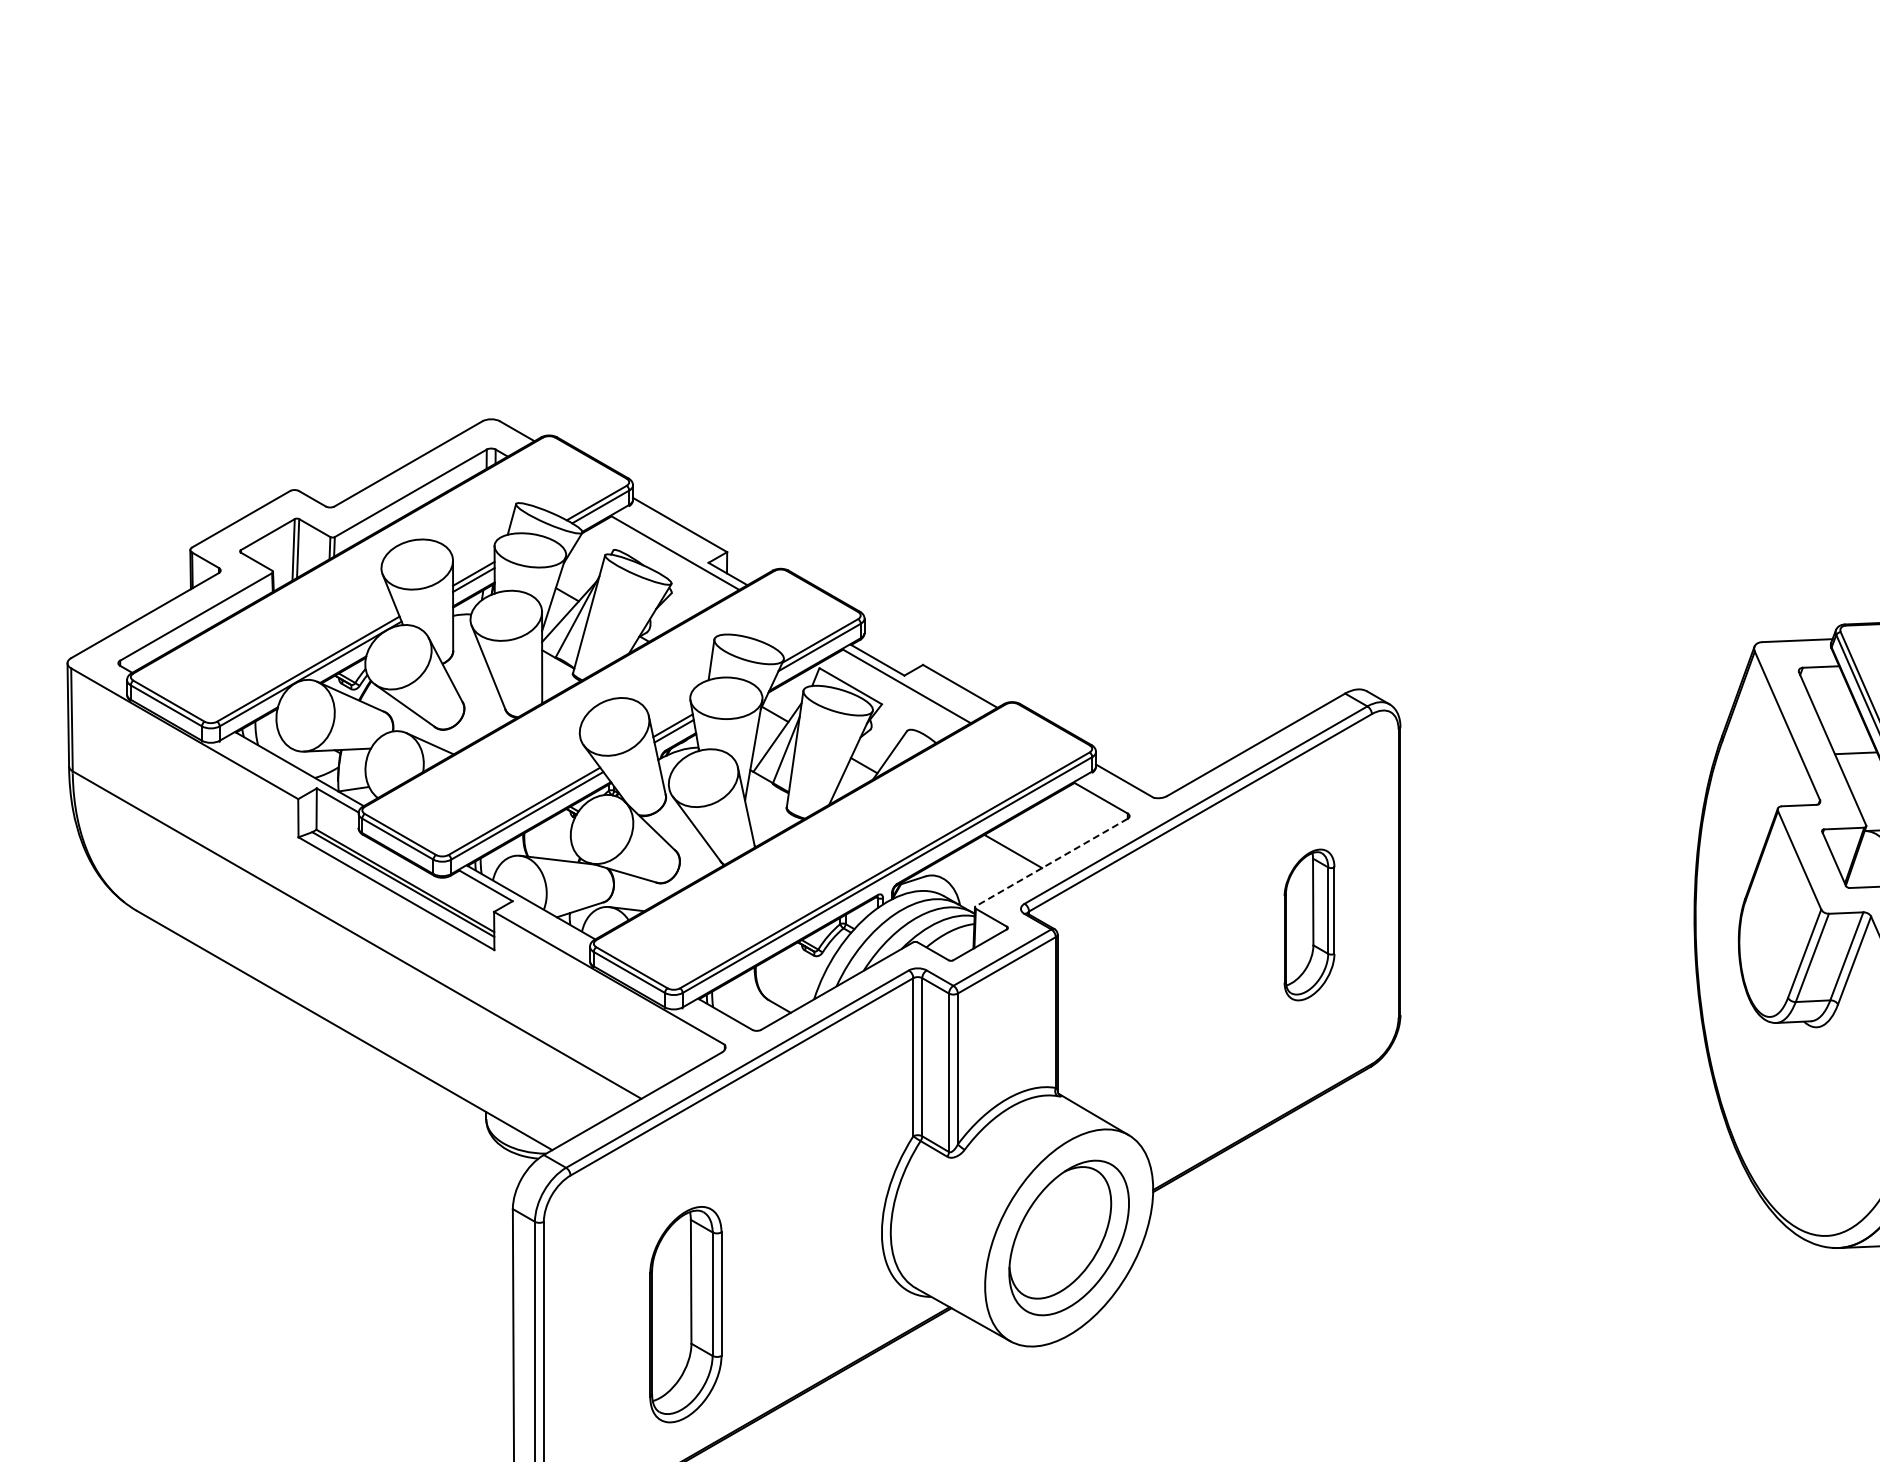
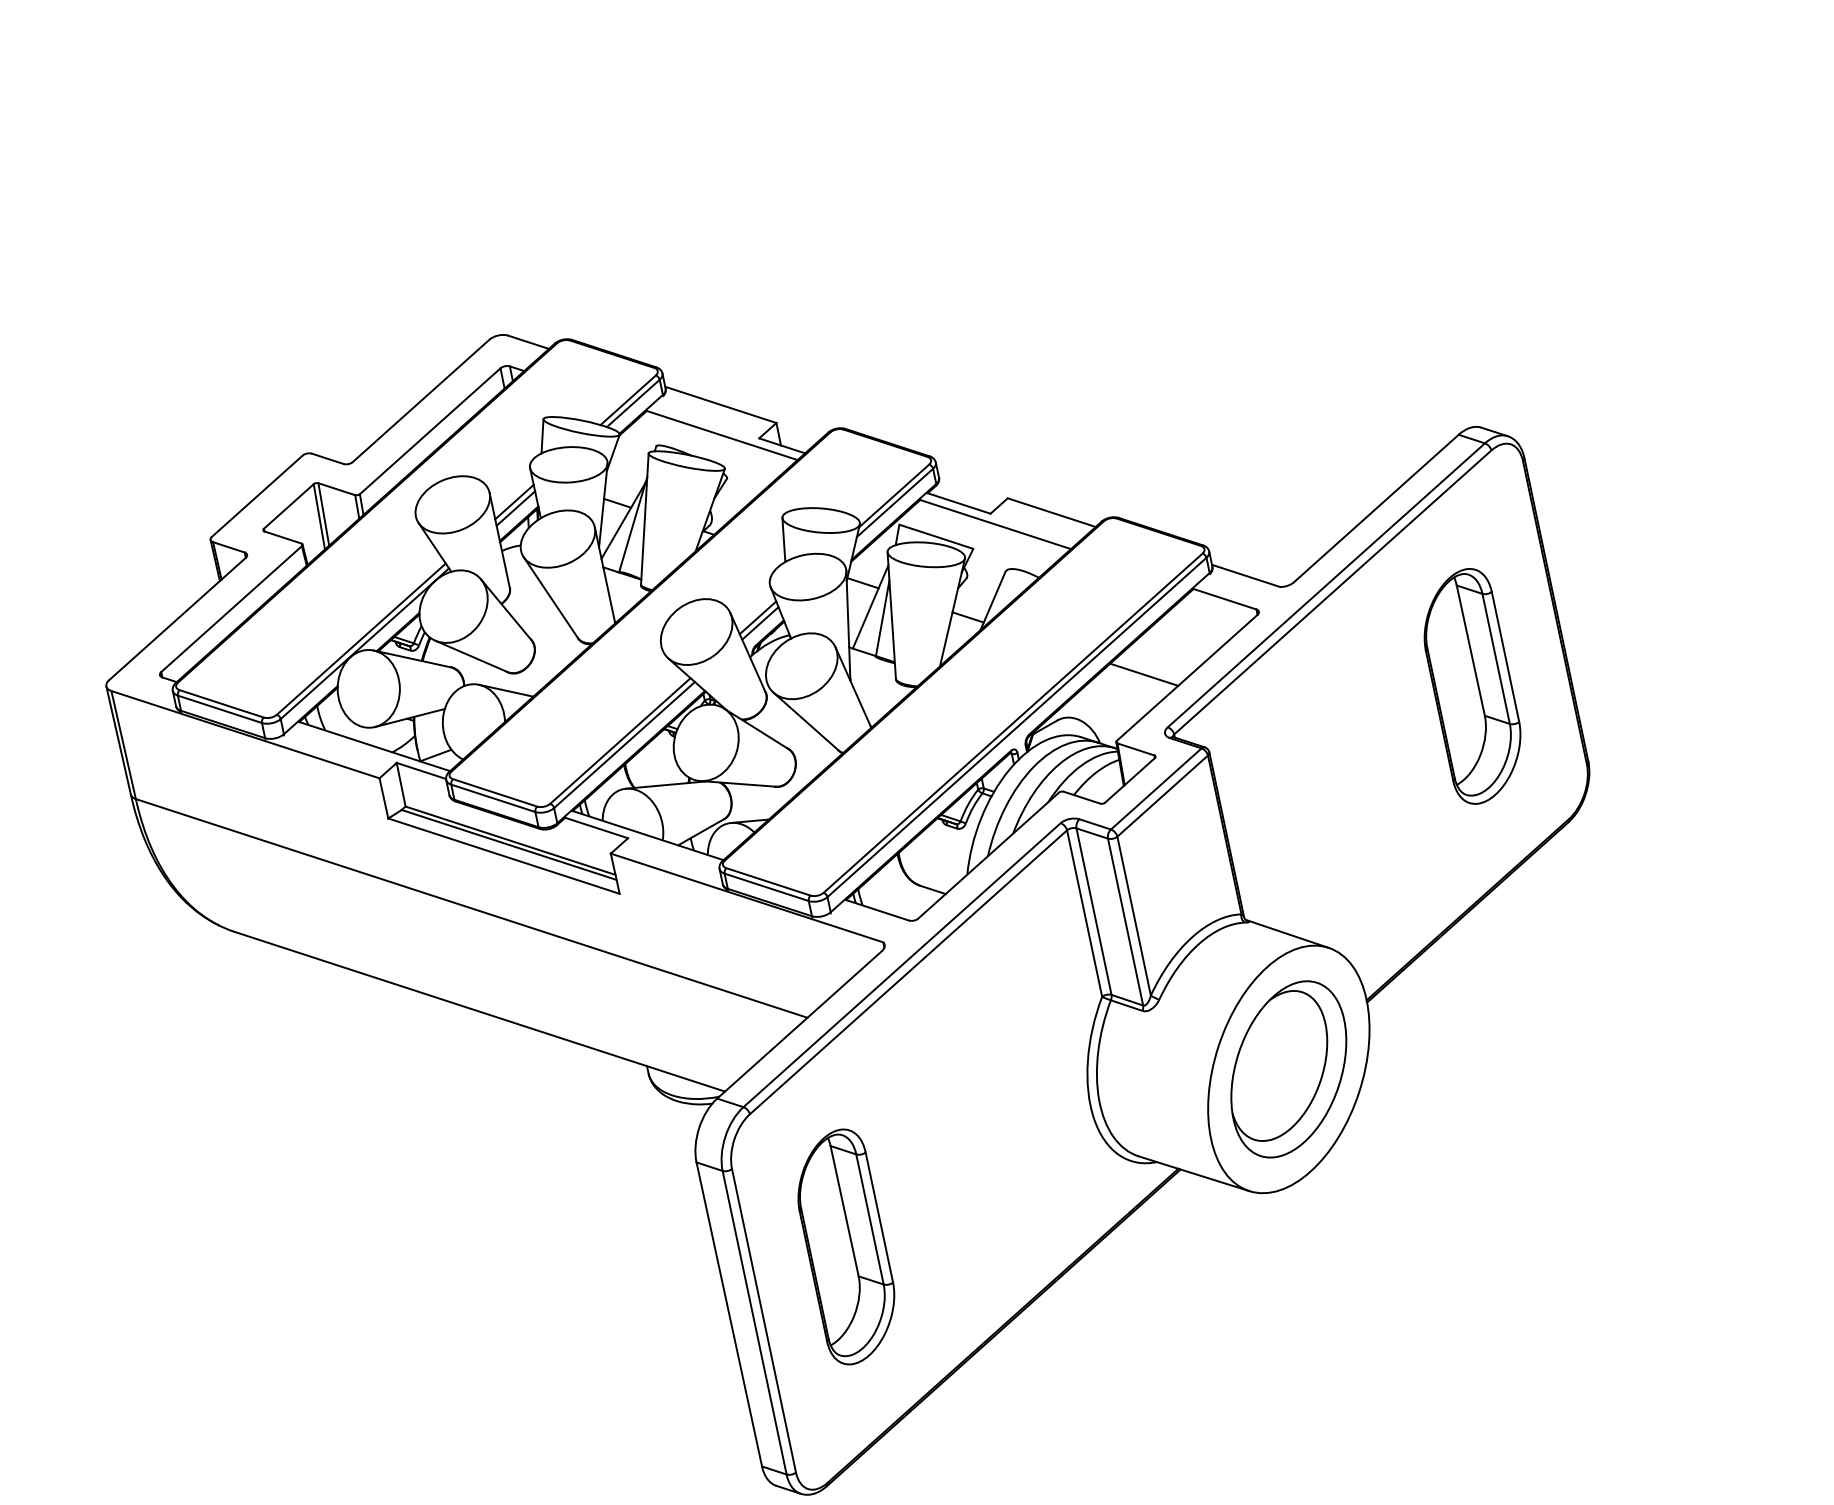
line: (1051, 862) -> (1186, 677), dashed -> solid
part: (1309, 924) -> (1472, 685), size x1.43
part: (685, 1314) -> (845, 1246), moved

